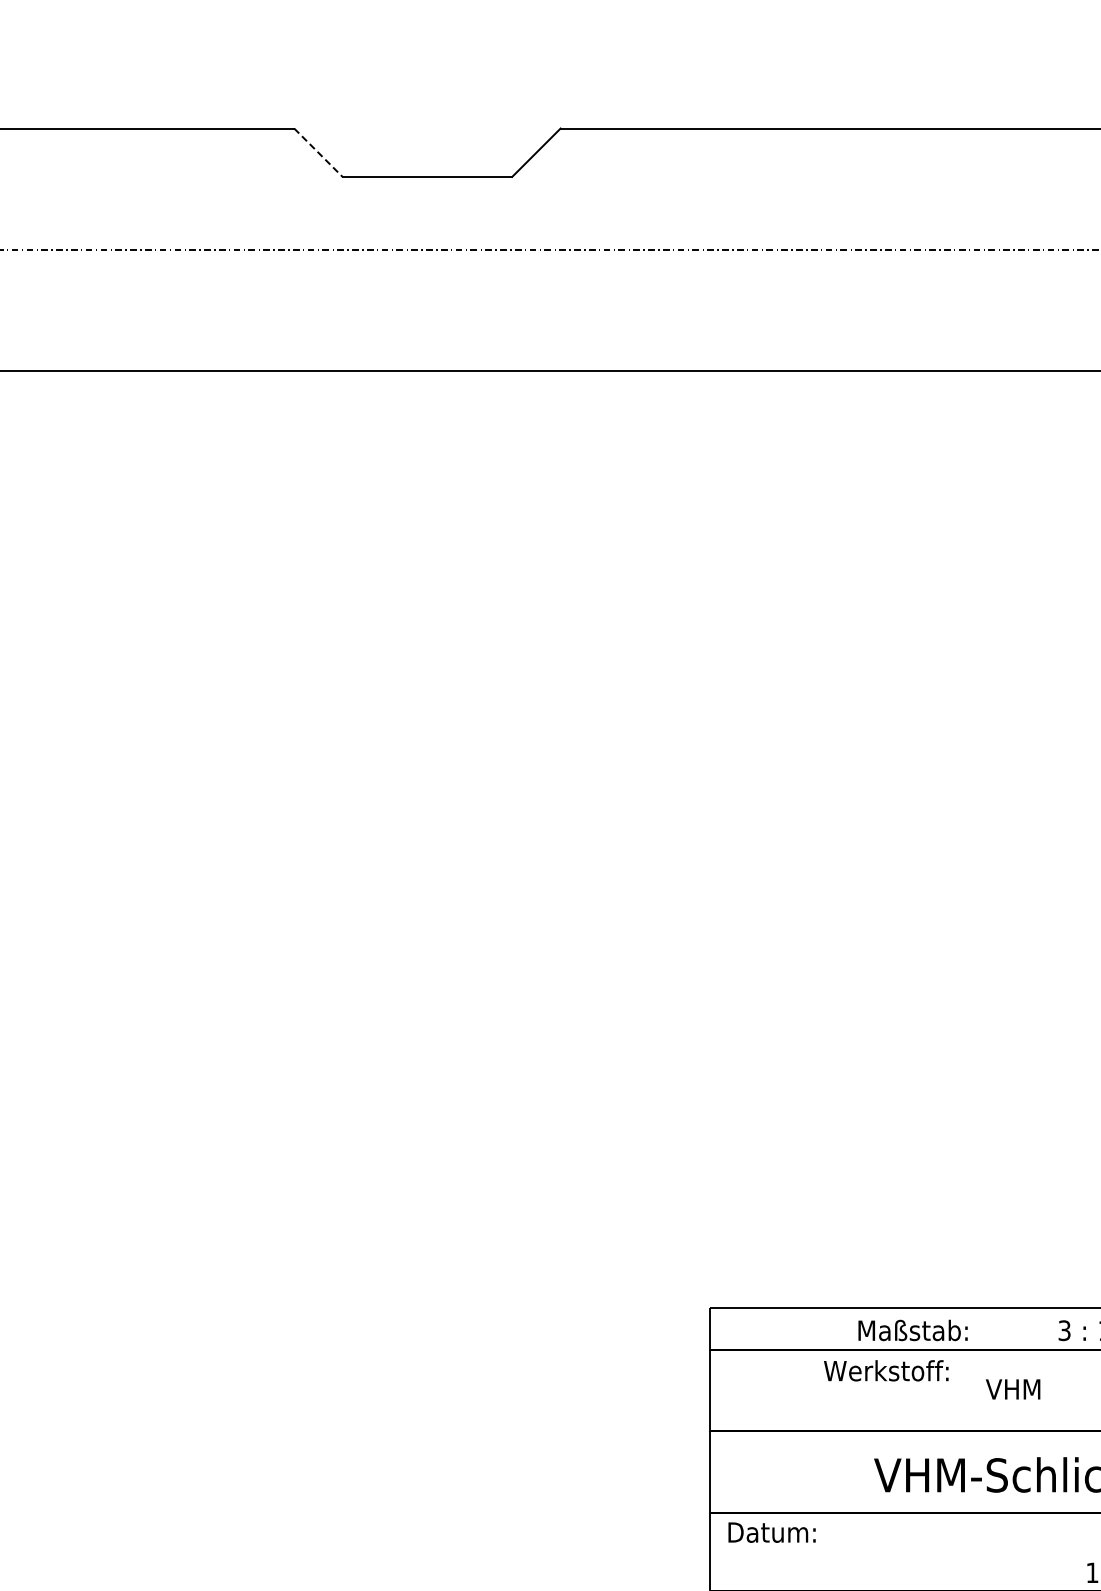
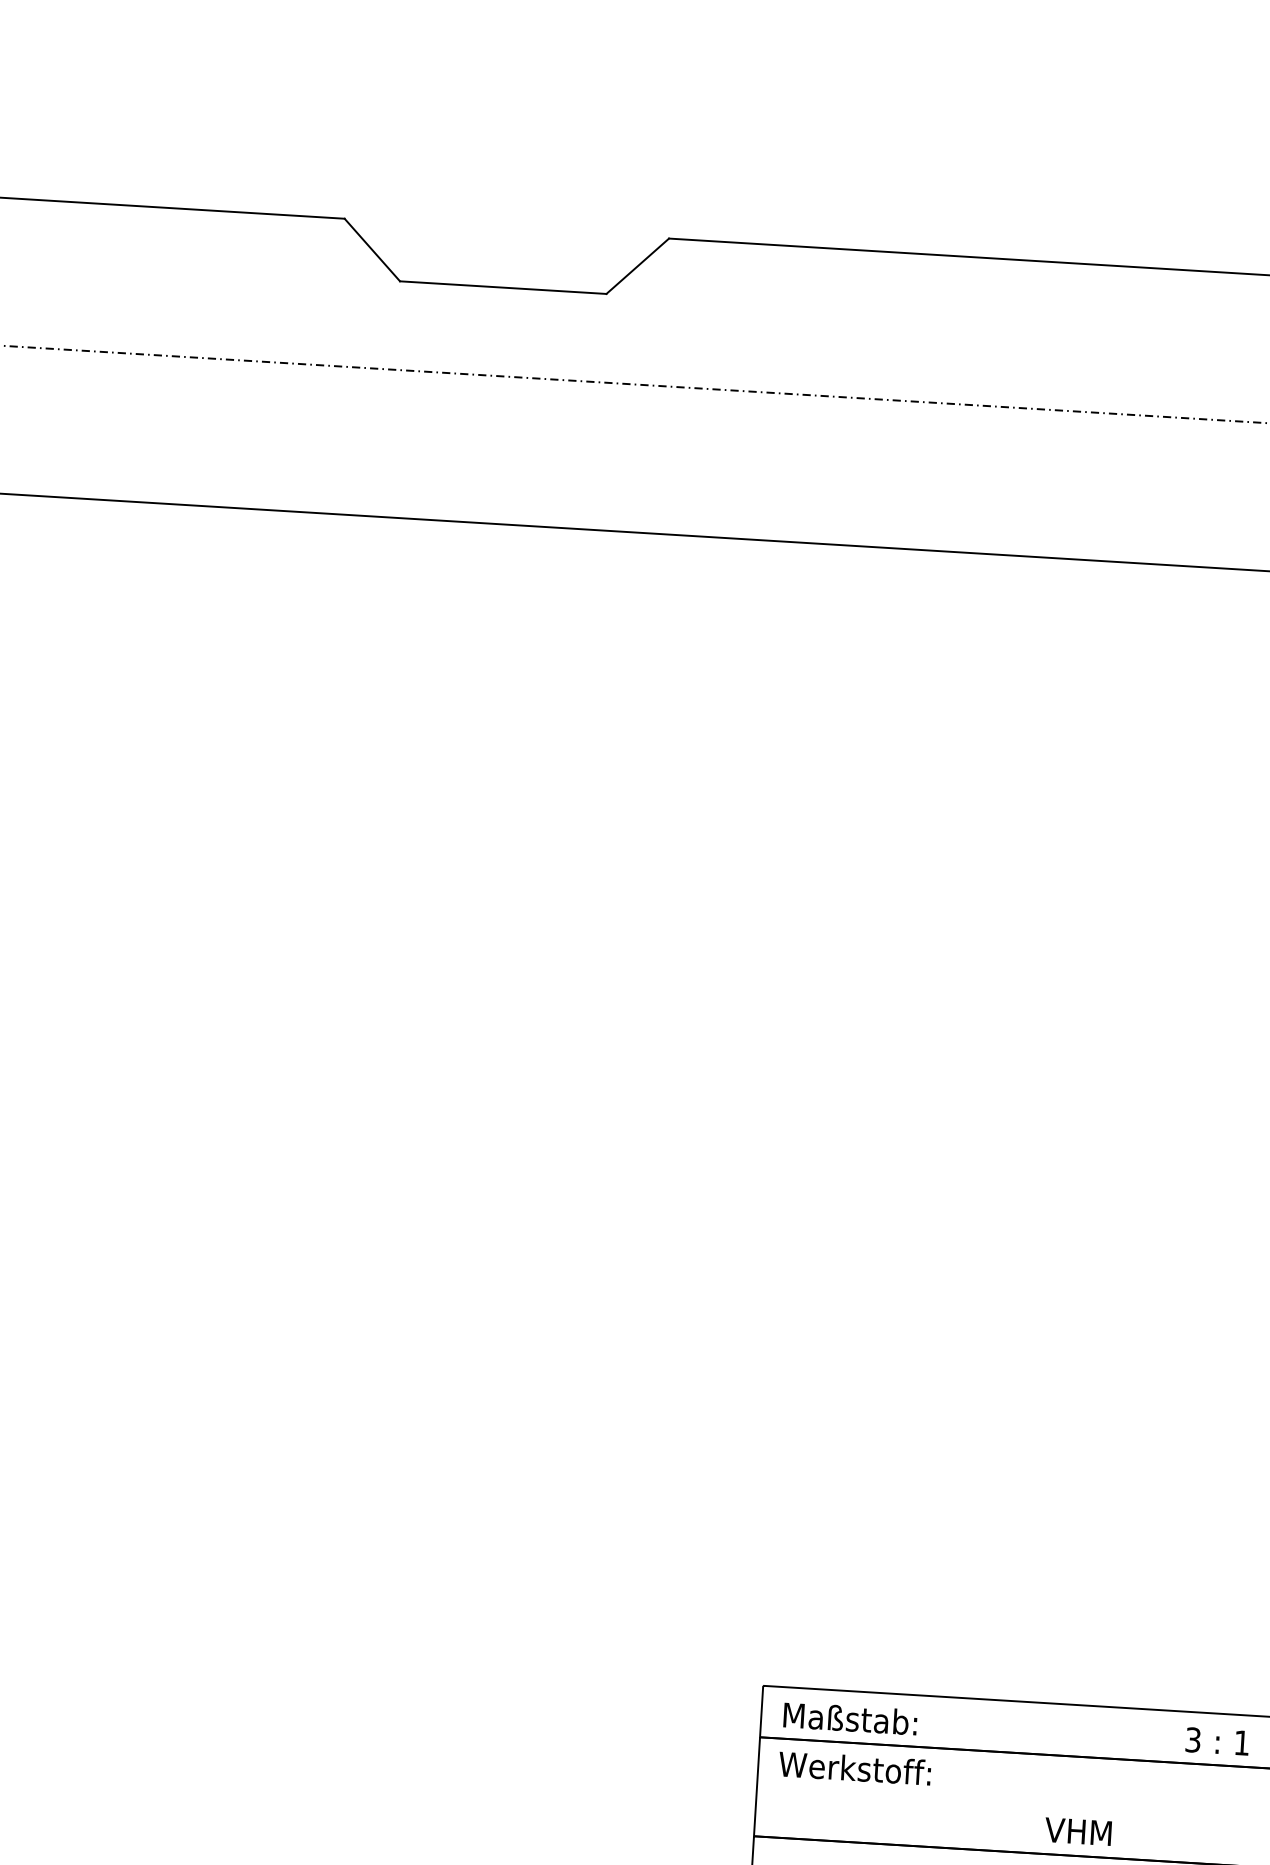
line: (318, 153) -> (372, 250), dashed -> solid
text: (912, 1330) -> (849, 1718), moved
text: (886, 1370) -> (855, 1768), moved
text: (1013, 1389) -> (1078, 1831), moved

